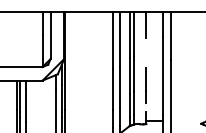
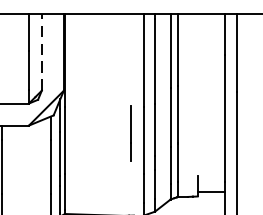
line: (146, 24) -> (197, 34), removed
line: (50, 35) -> (41, 52), solid -> dashed
line: (145, 85) -> (129, 133), moved

